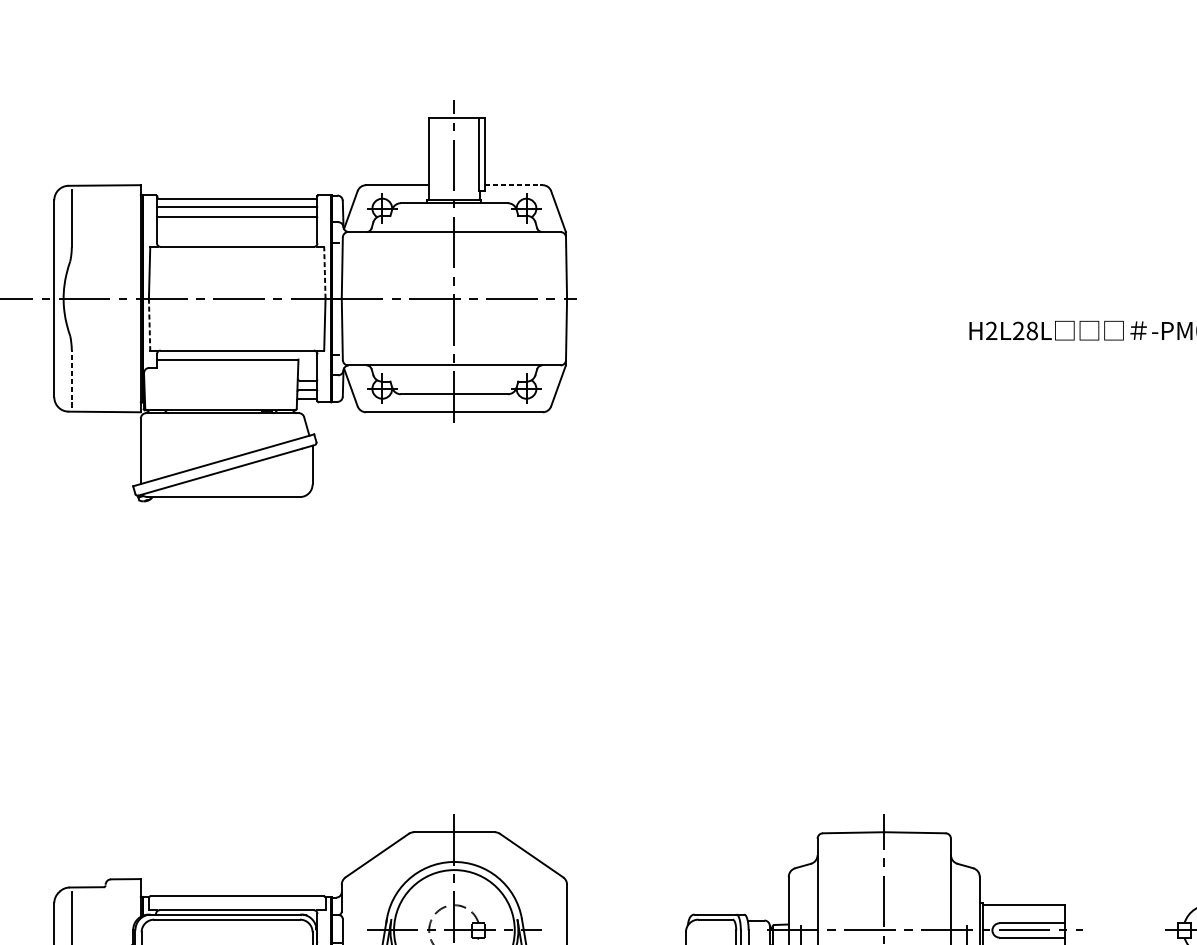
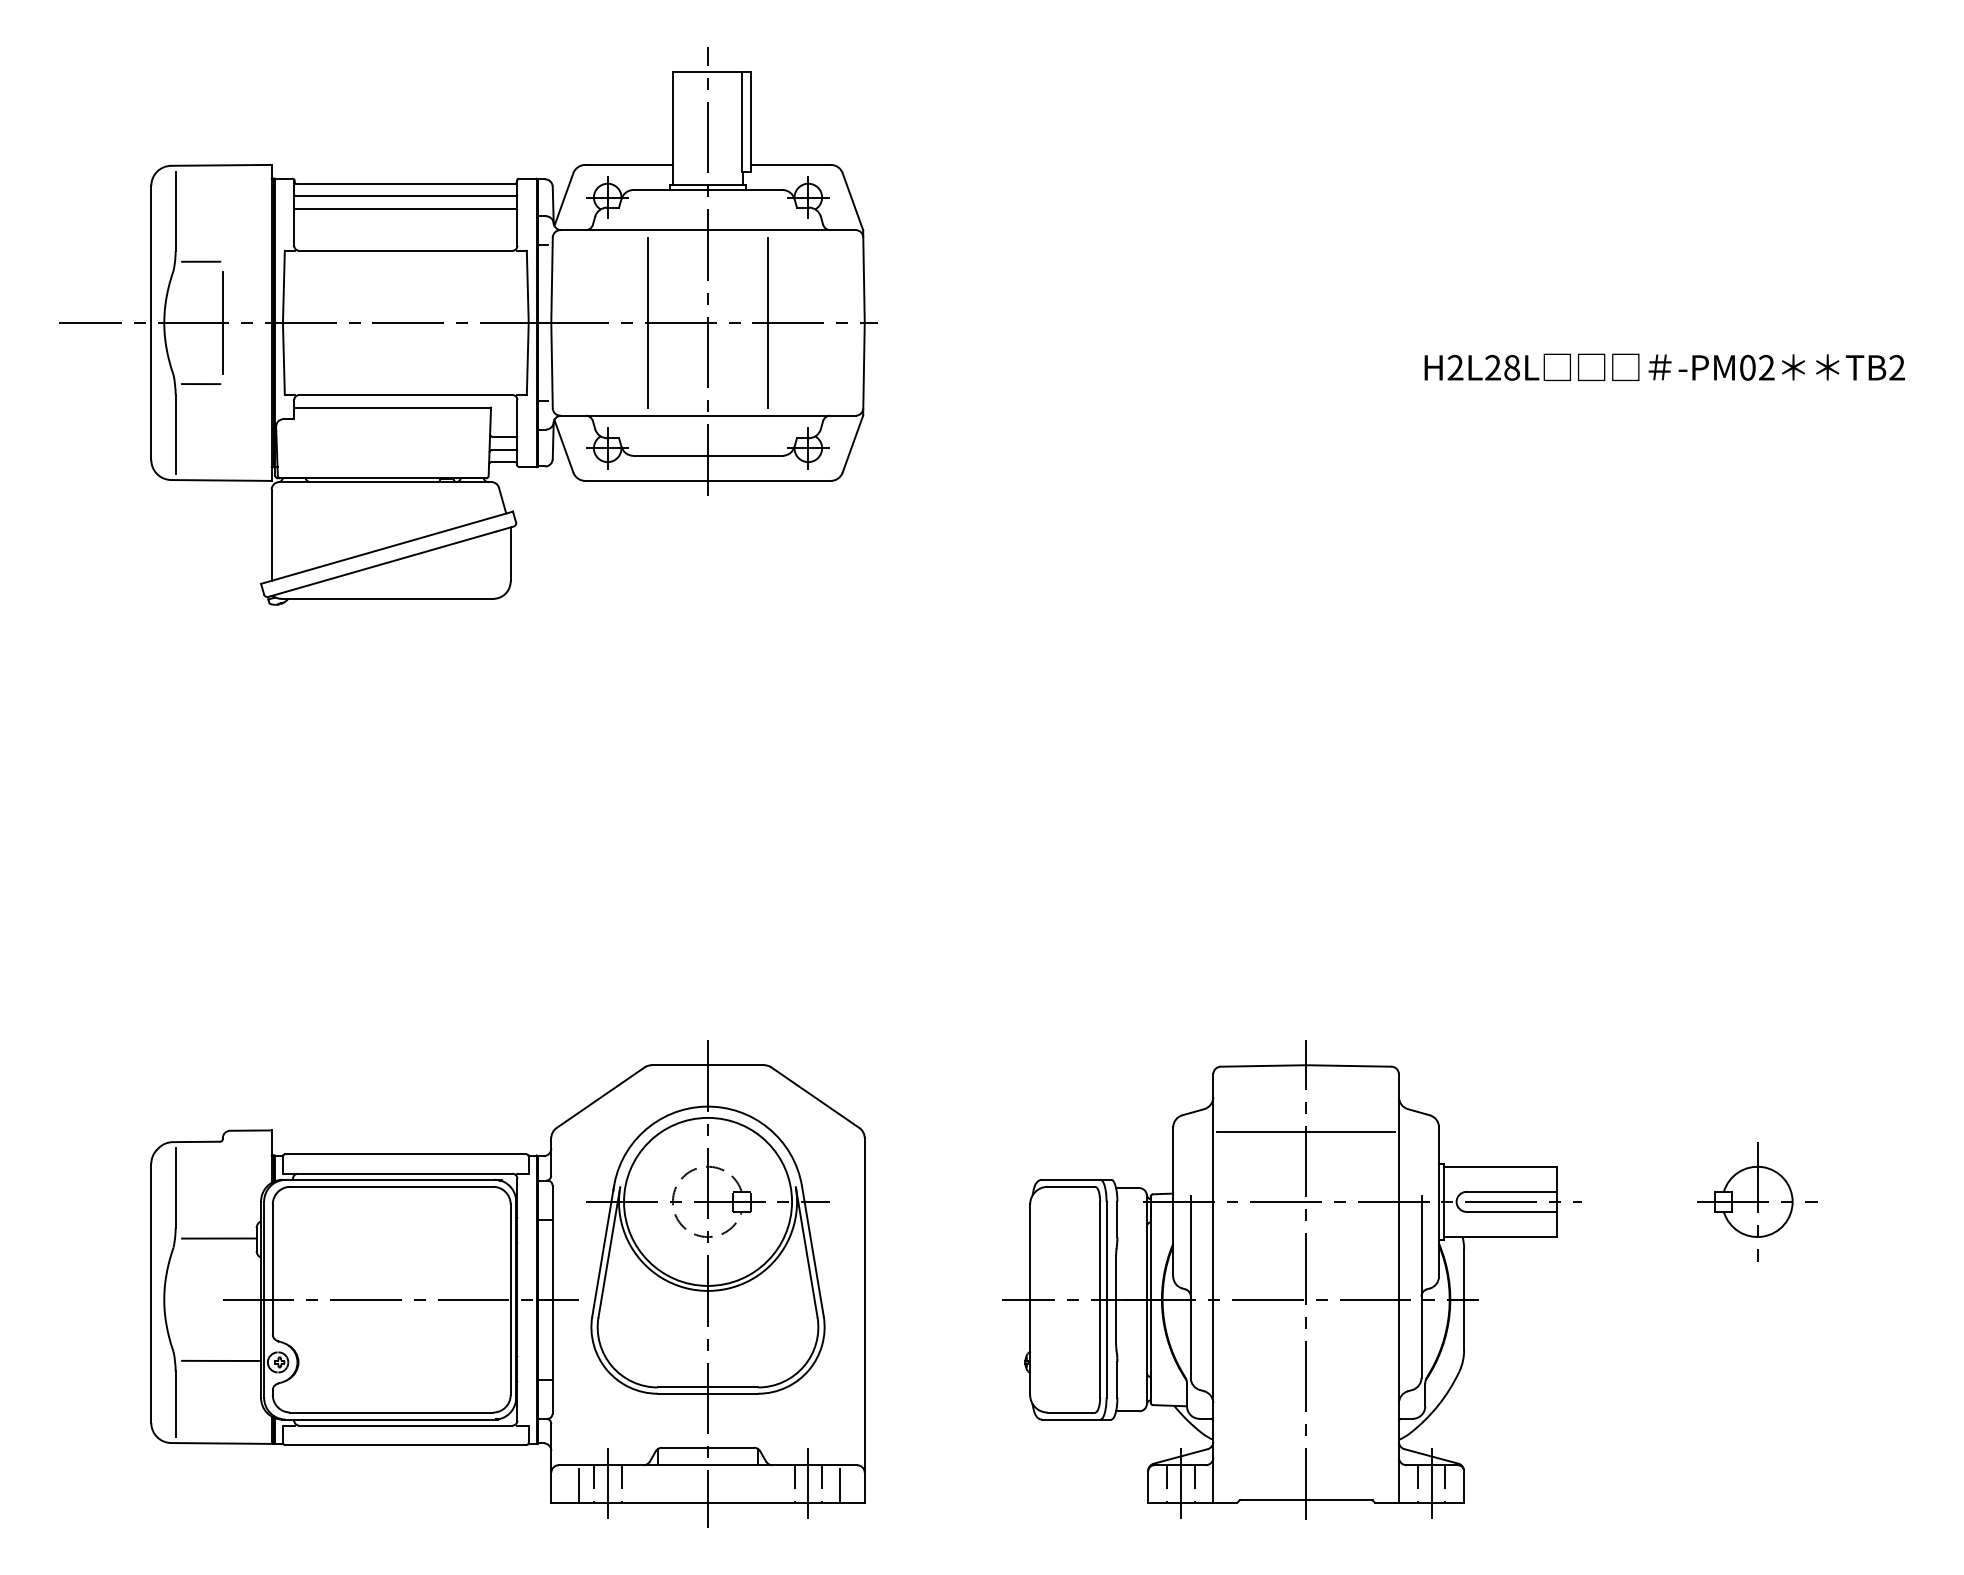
line: (514, 184) -> (791, 164), dashed -> solid
line: (90, 254) -> (201, 261), added
line: (324, 272) -> (527, 286), dashed -> solid
line: (105, 298) -> (222, 322), added
line: (410, 298) -> (647, 322), added
line: (497, 298) -> (768, 322), added
line: (149, 325) -> (283, 359), dashed -> solid
line: (90, 342) -> (201, 384), added
line: (71, 378) -> (175, 434), dashed -> solid
line: (883, 879) -> (1305, 1131), added

